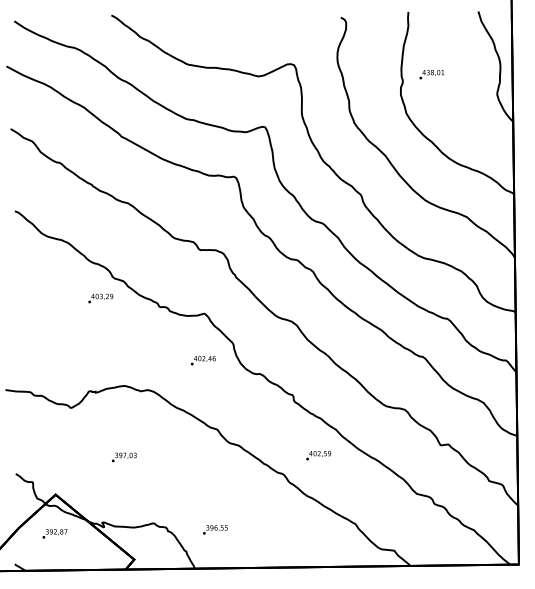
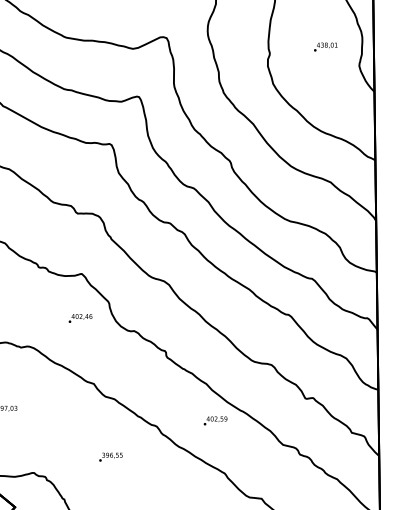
text: (431, 74) -> (325, 46), moved
text: (318, 455) -> (215, 420), moved
text: (215, 529) -> (111, 456), moved

